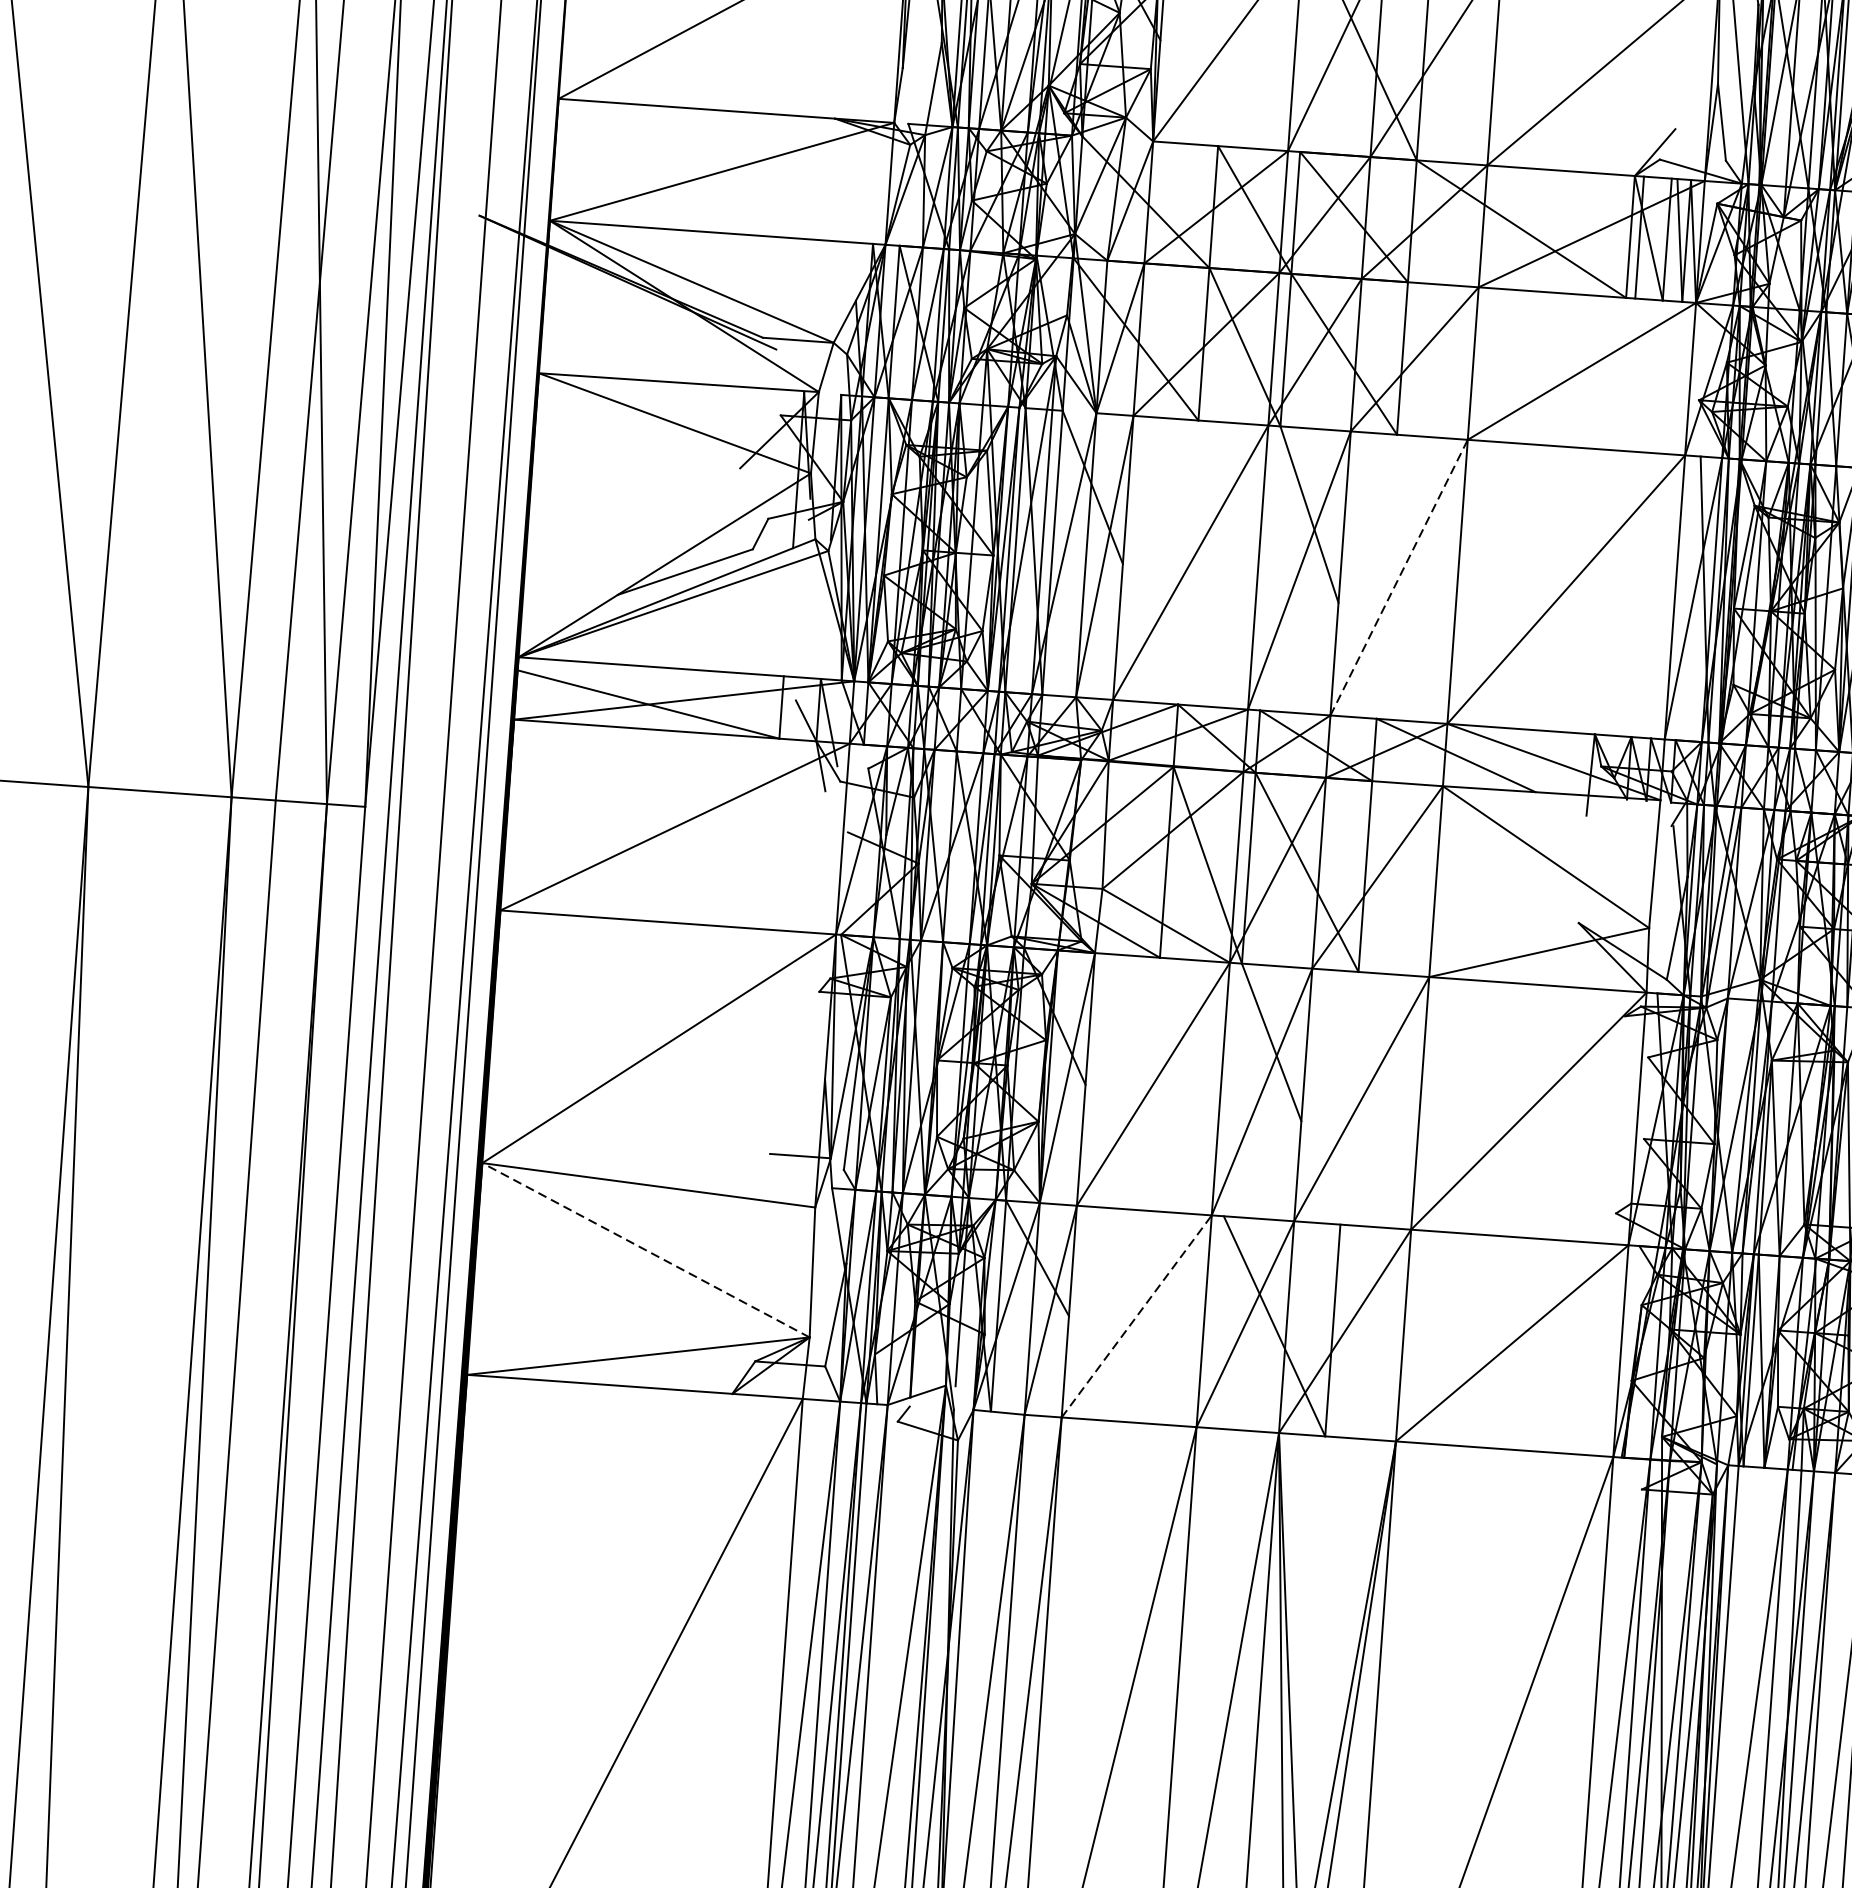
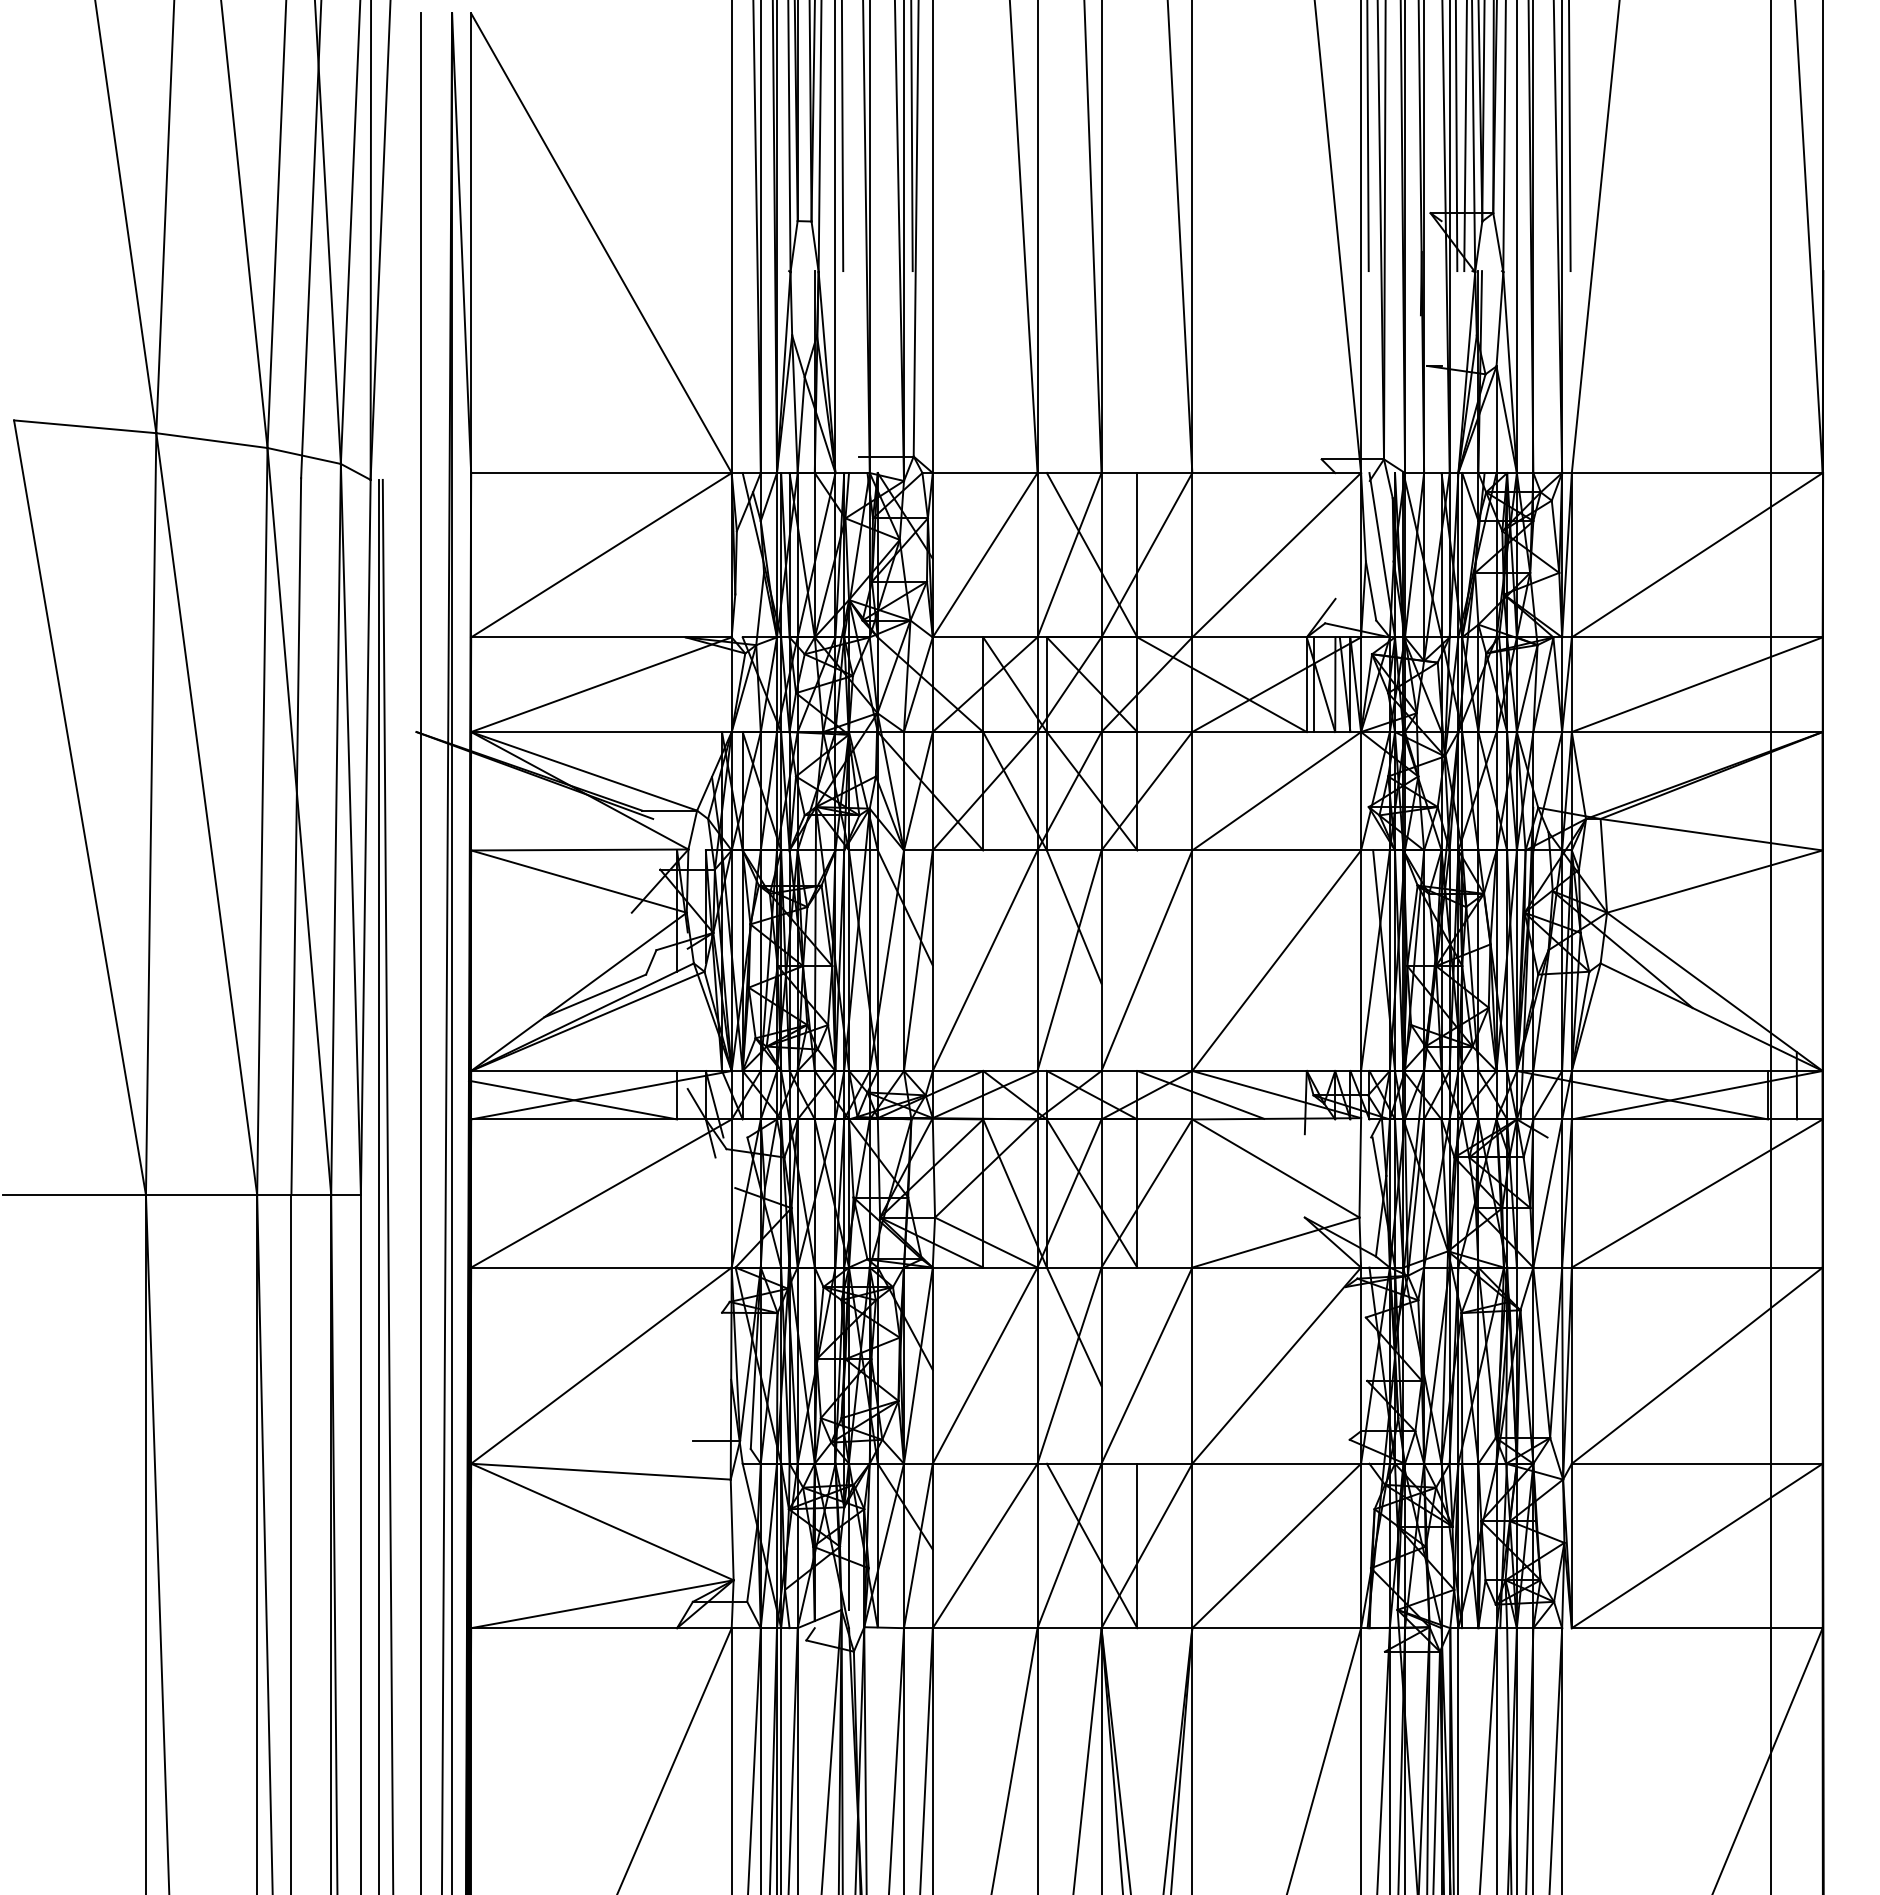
line: (1399, 577) -> (1147, 960), dashed -> solid
line: (646, 1250) -> (602, 1522), dashed -> solid
line: (1137, 1315) -> (985, 1545), dashed -> solid

